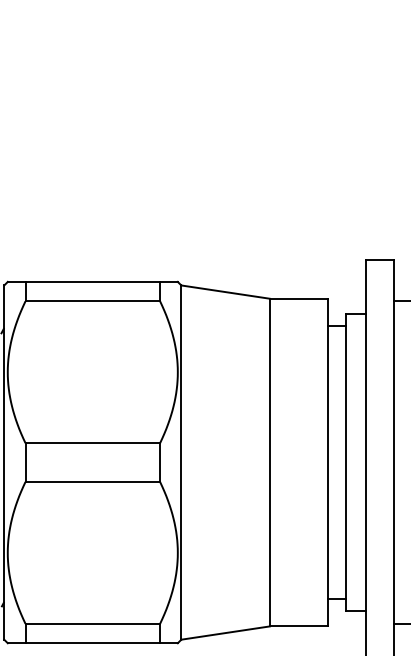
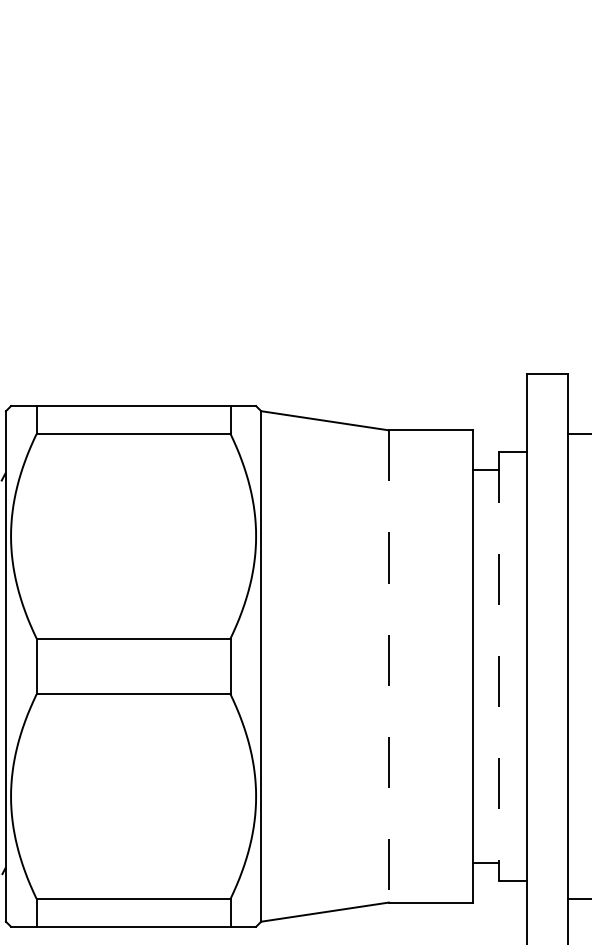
line: (269, 462) -> (388, 666), solid -> dashed
line: (346, 462) -> (499, 666), solid -> dashed

